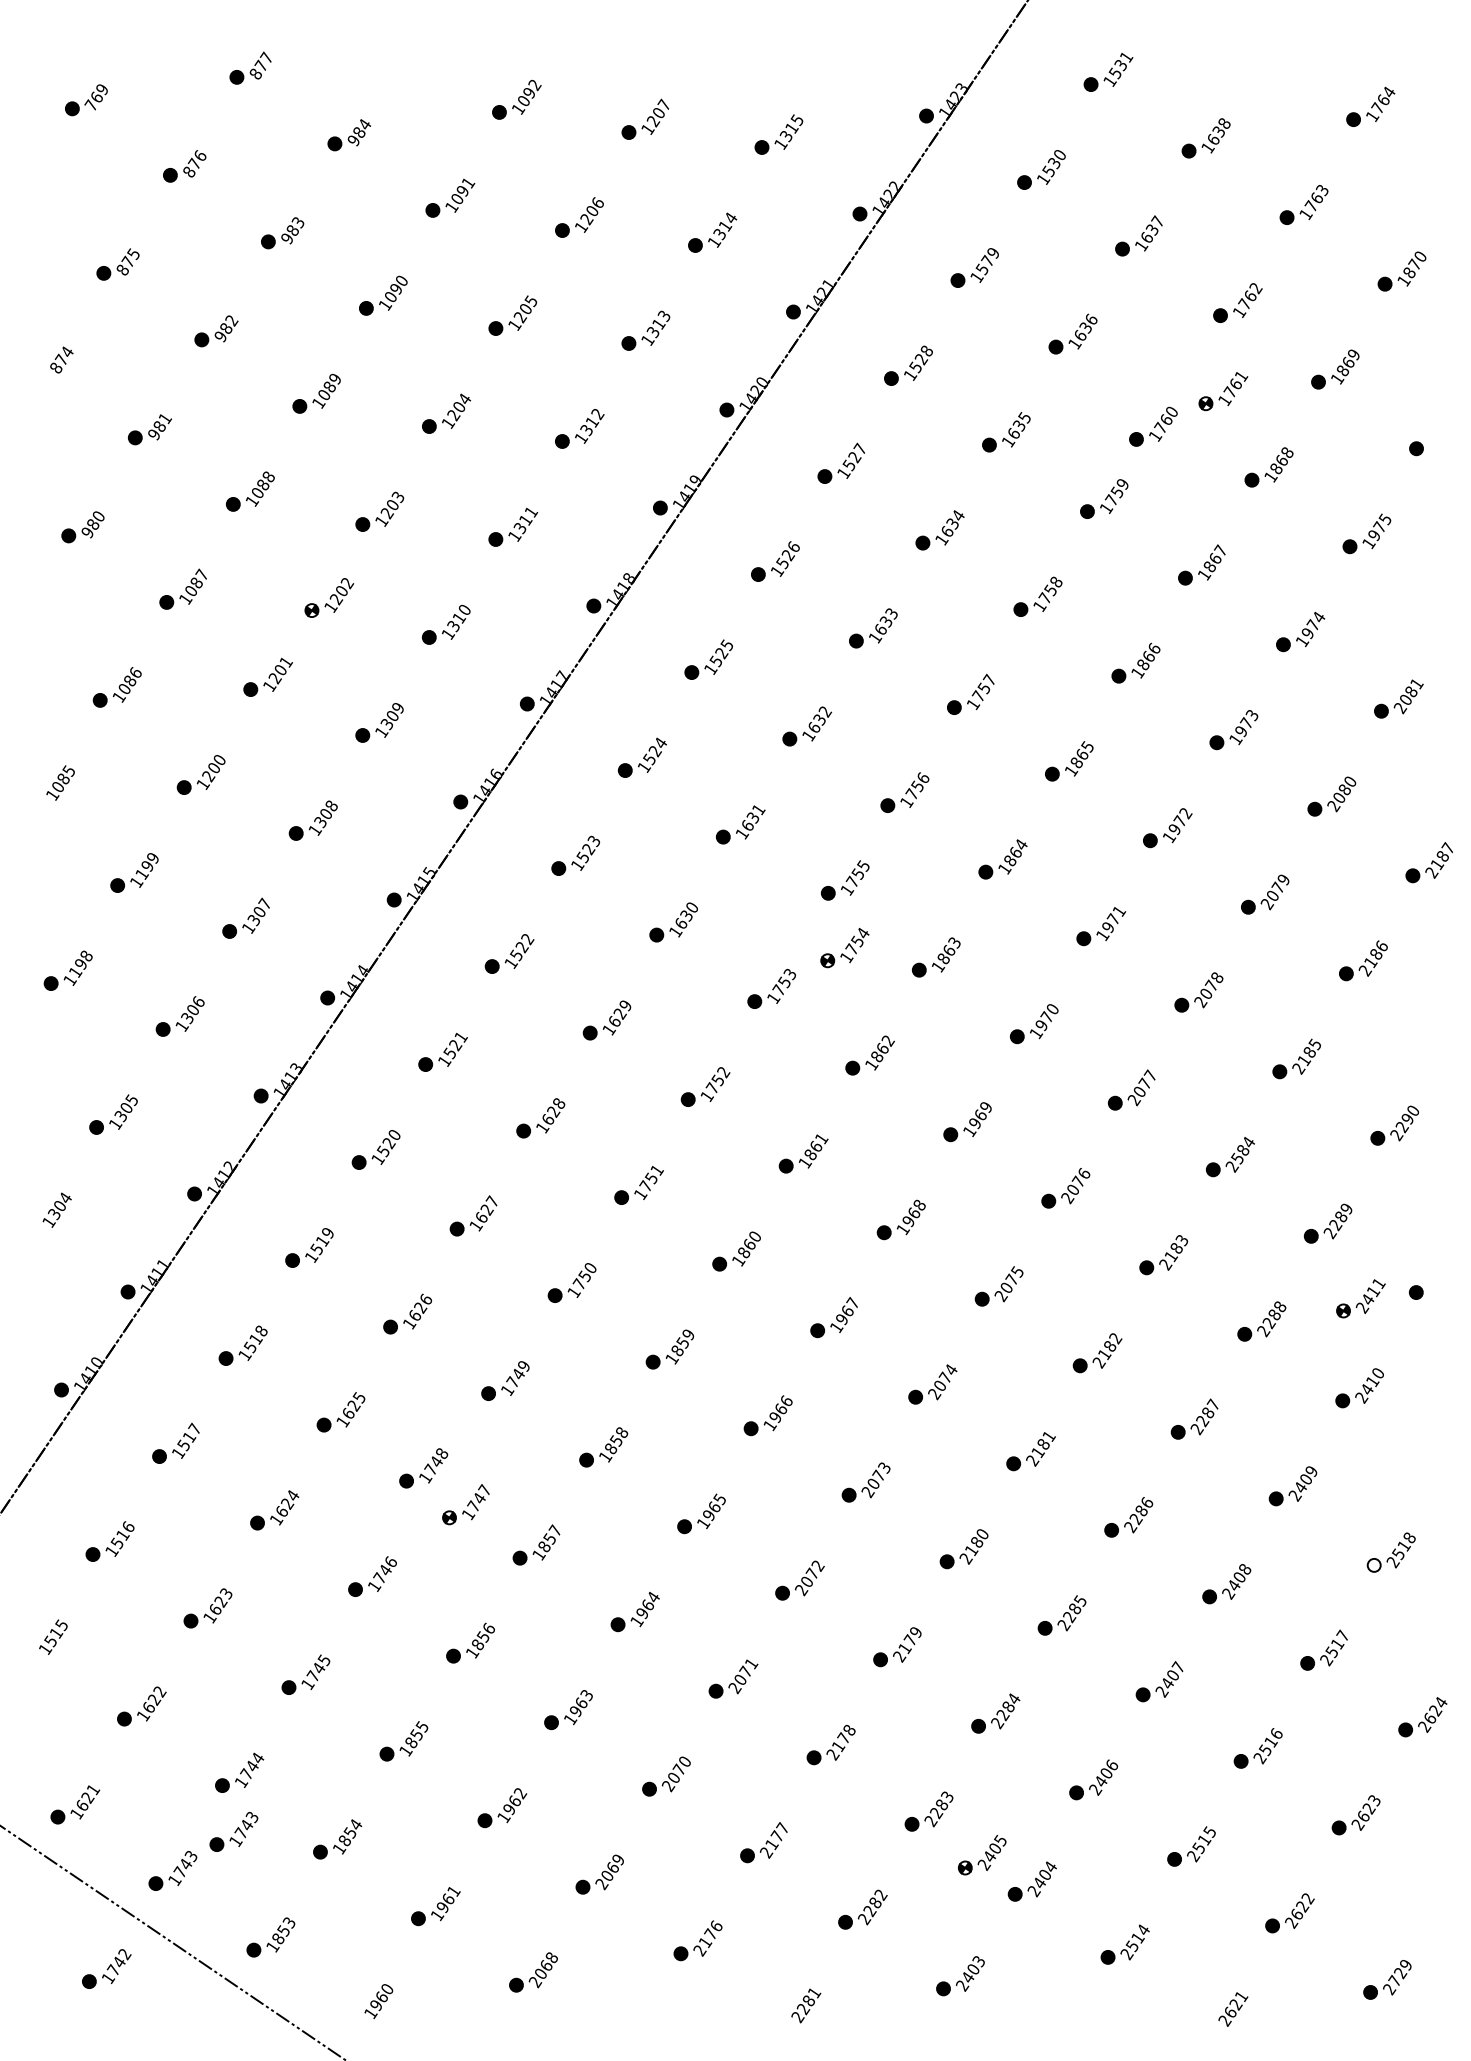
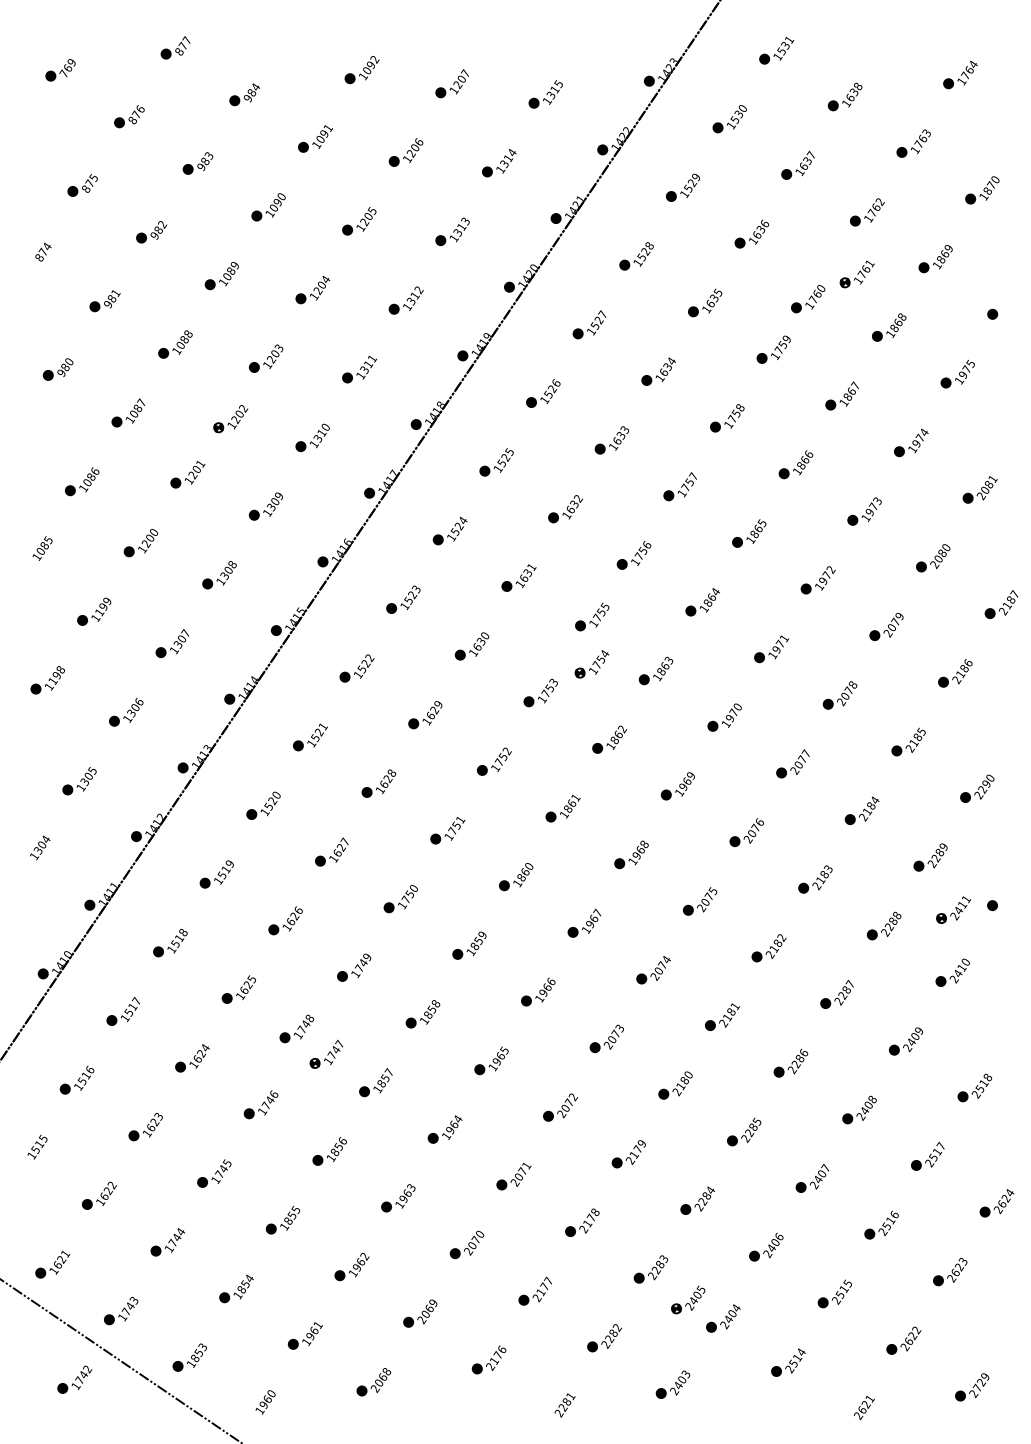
text: (987, 260) -> (692, 182), 1579 -> 1529
text: (1237, 1158) -> (867, 811), 2584 -> 2184
fill: (1373, 1565) -> (962, 1096), added
part: (233, 1831) -> (163, 1283), removed

